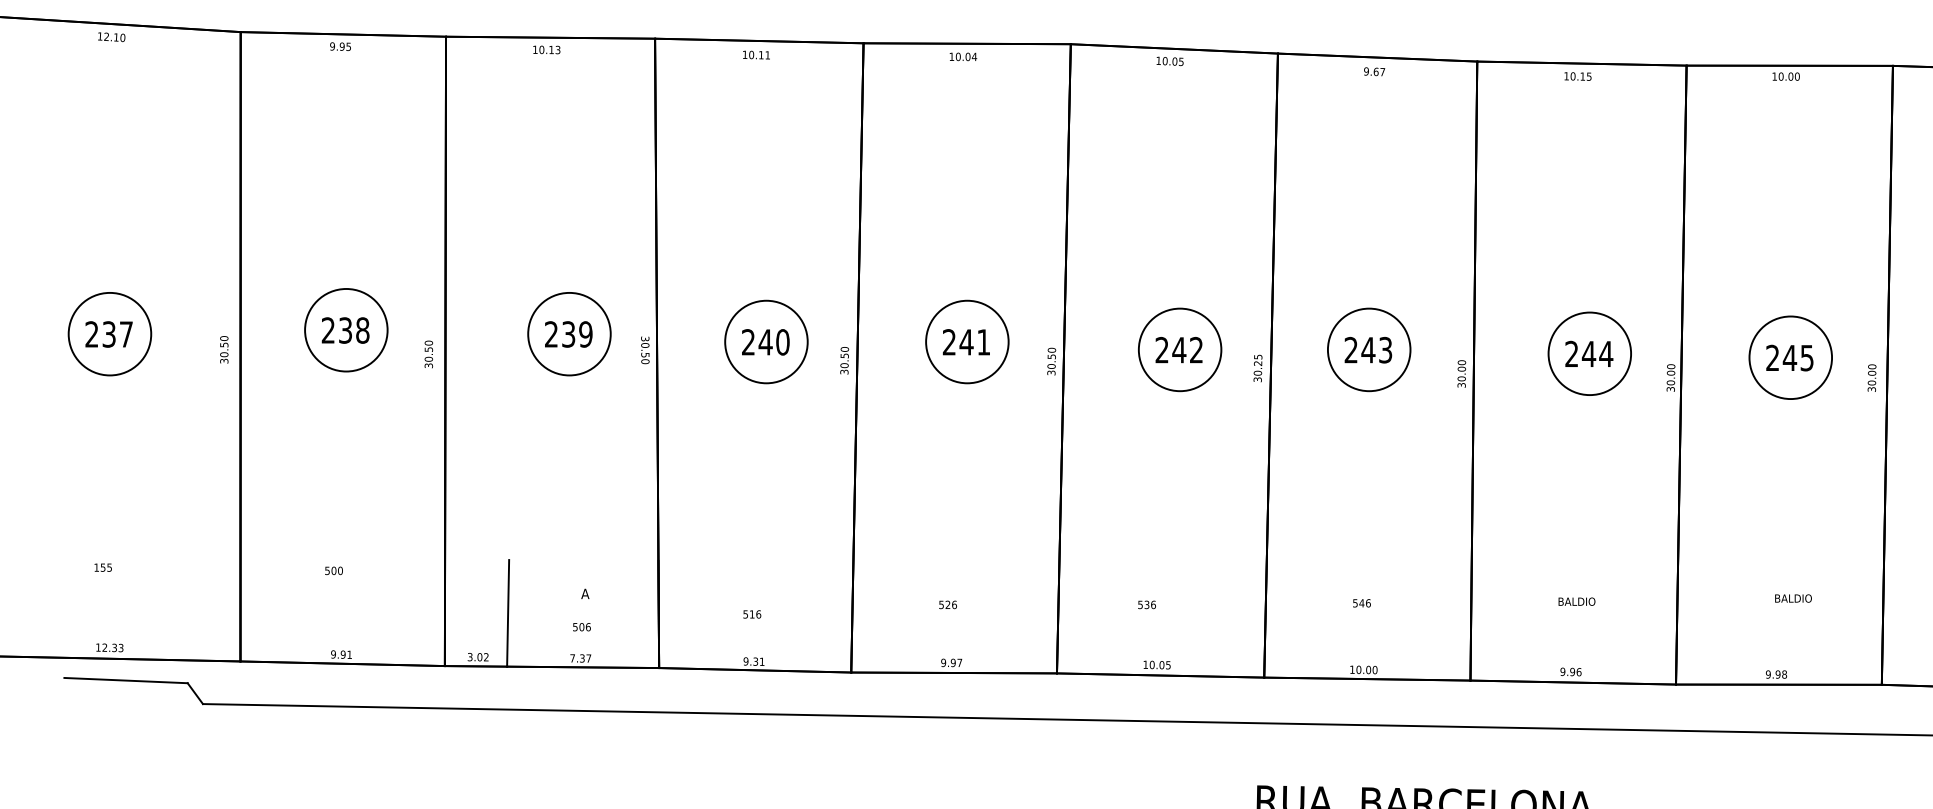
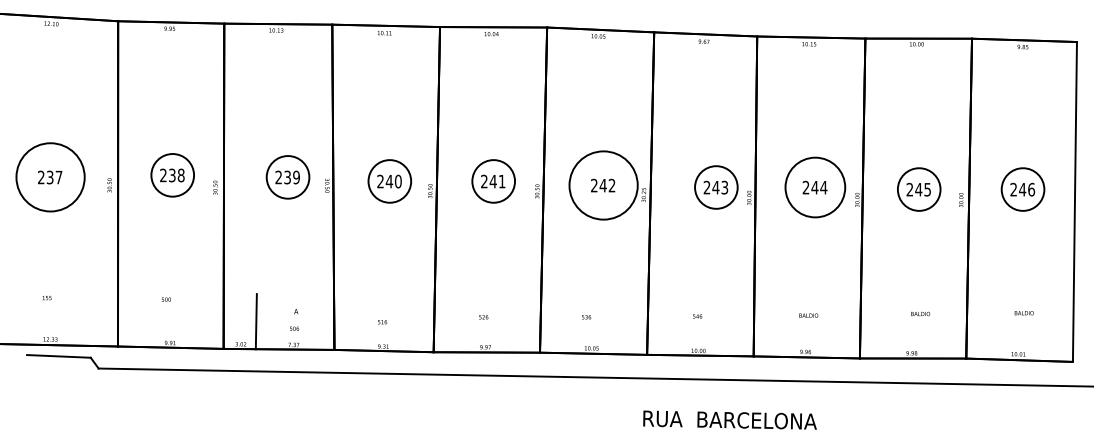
circle: (109, 334) -> (50, 177), size x1.6
circle: (1179, 349) -> (603, 185), size x1.6
part: (1369, 349) -> (716, 187), moved
circle: (1590, 353) -> (815, 187), size x1.4

